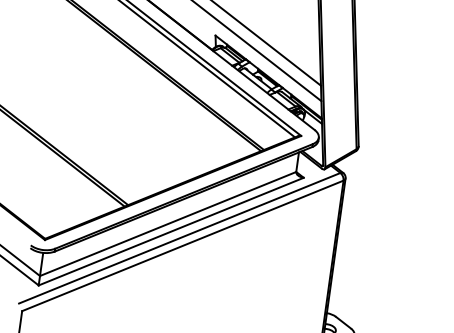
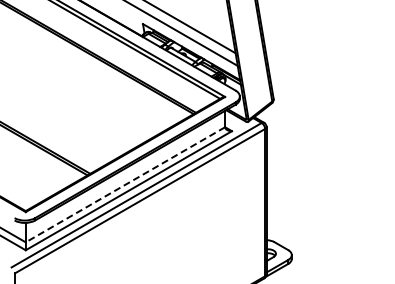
line: (168, 224) -> (125, 185), solid -> dashed

